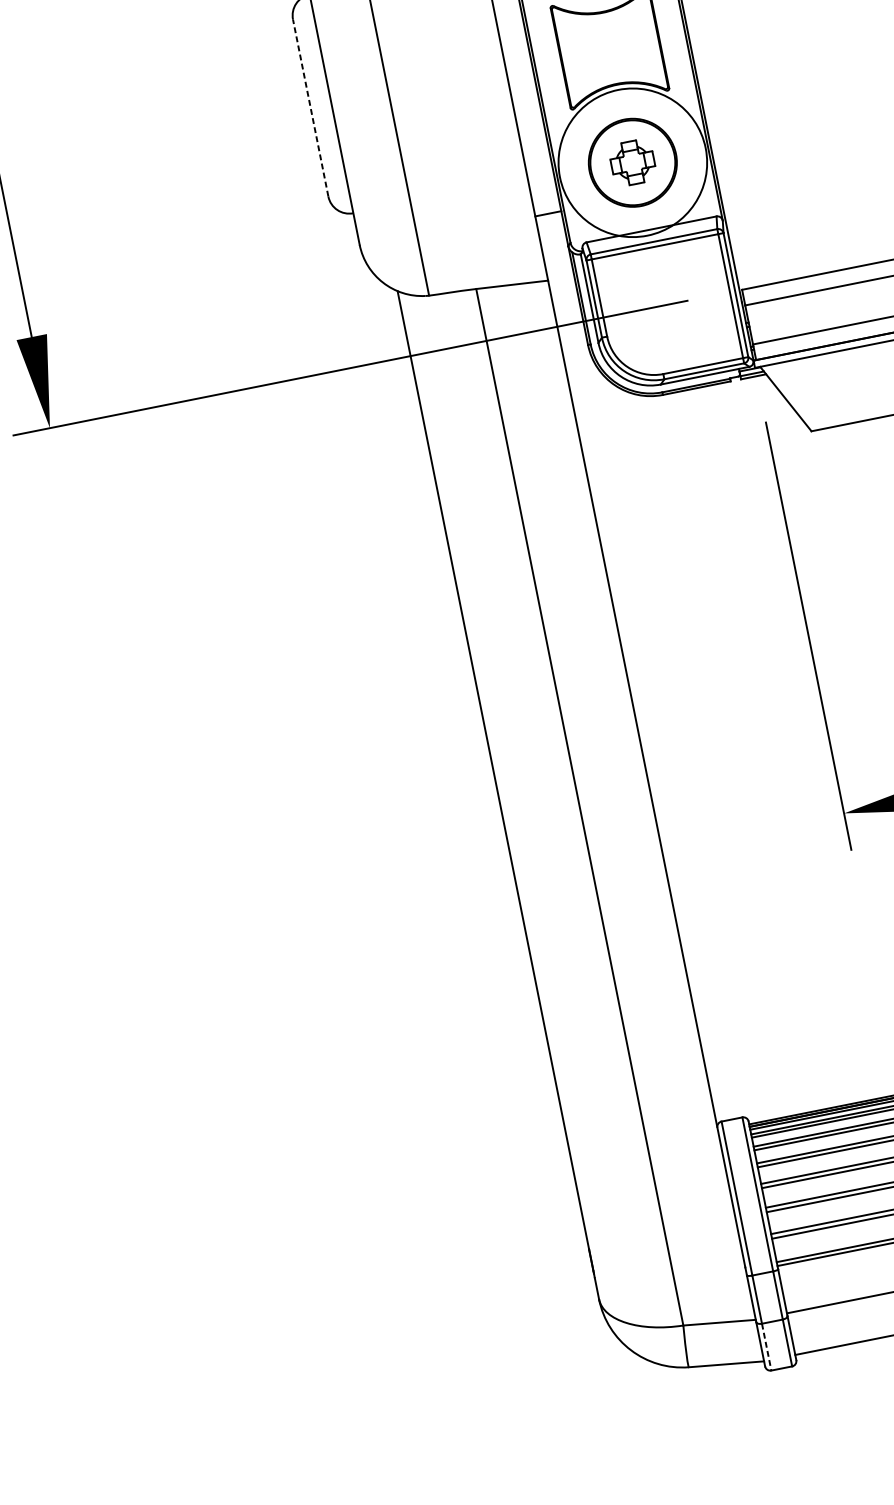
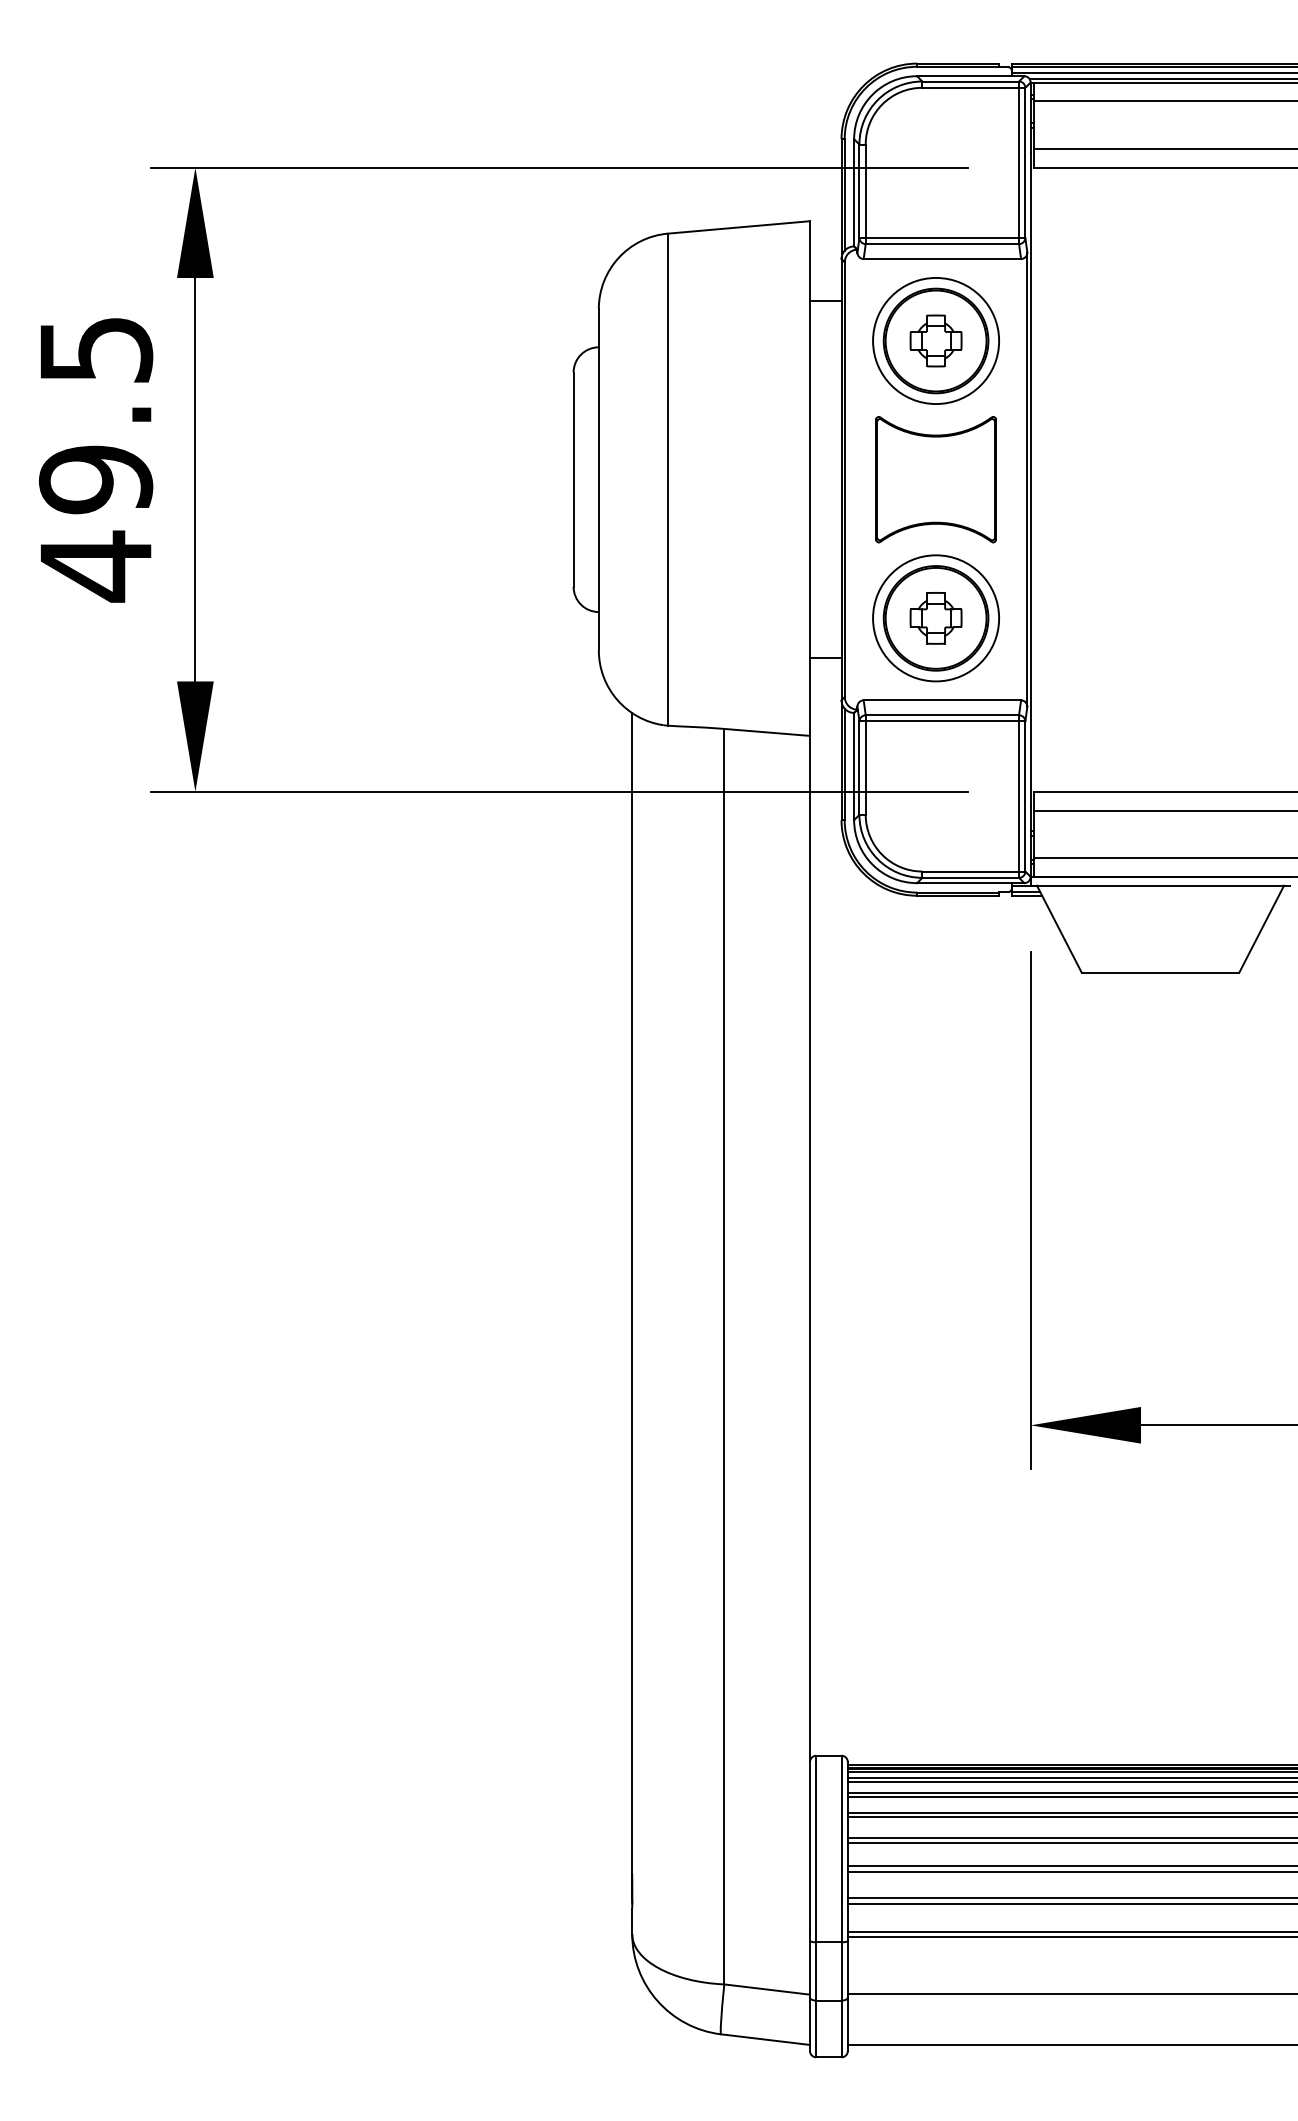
line: (310, 107) -> (573, 479), dashed -> solid
circle: (633, 162) -> (936, 618), size x0.71
line: (766, 1347) -> (816, 2029), dashed -> solid

